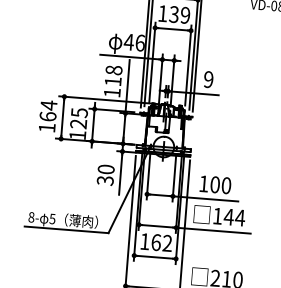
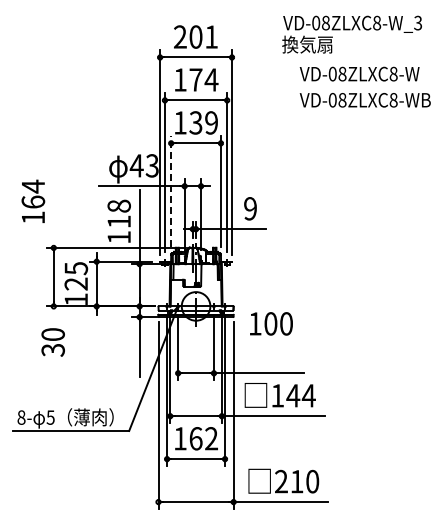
text: (139, 42) -> (151, 165), 46 -> 43
line: (152, 62) -> (171, 191), solid -> dashed
text: (48, 115) -> (33, 200), moved
text: (105, 175) -> (52, 342), moved
text: (215, 184) -> (271, 323), moved

